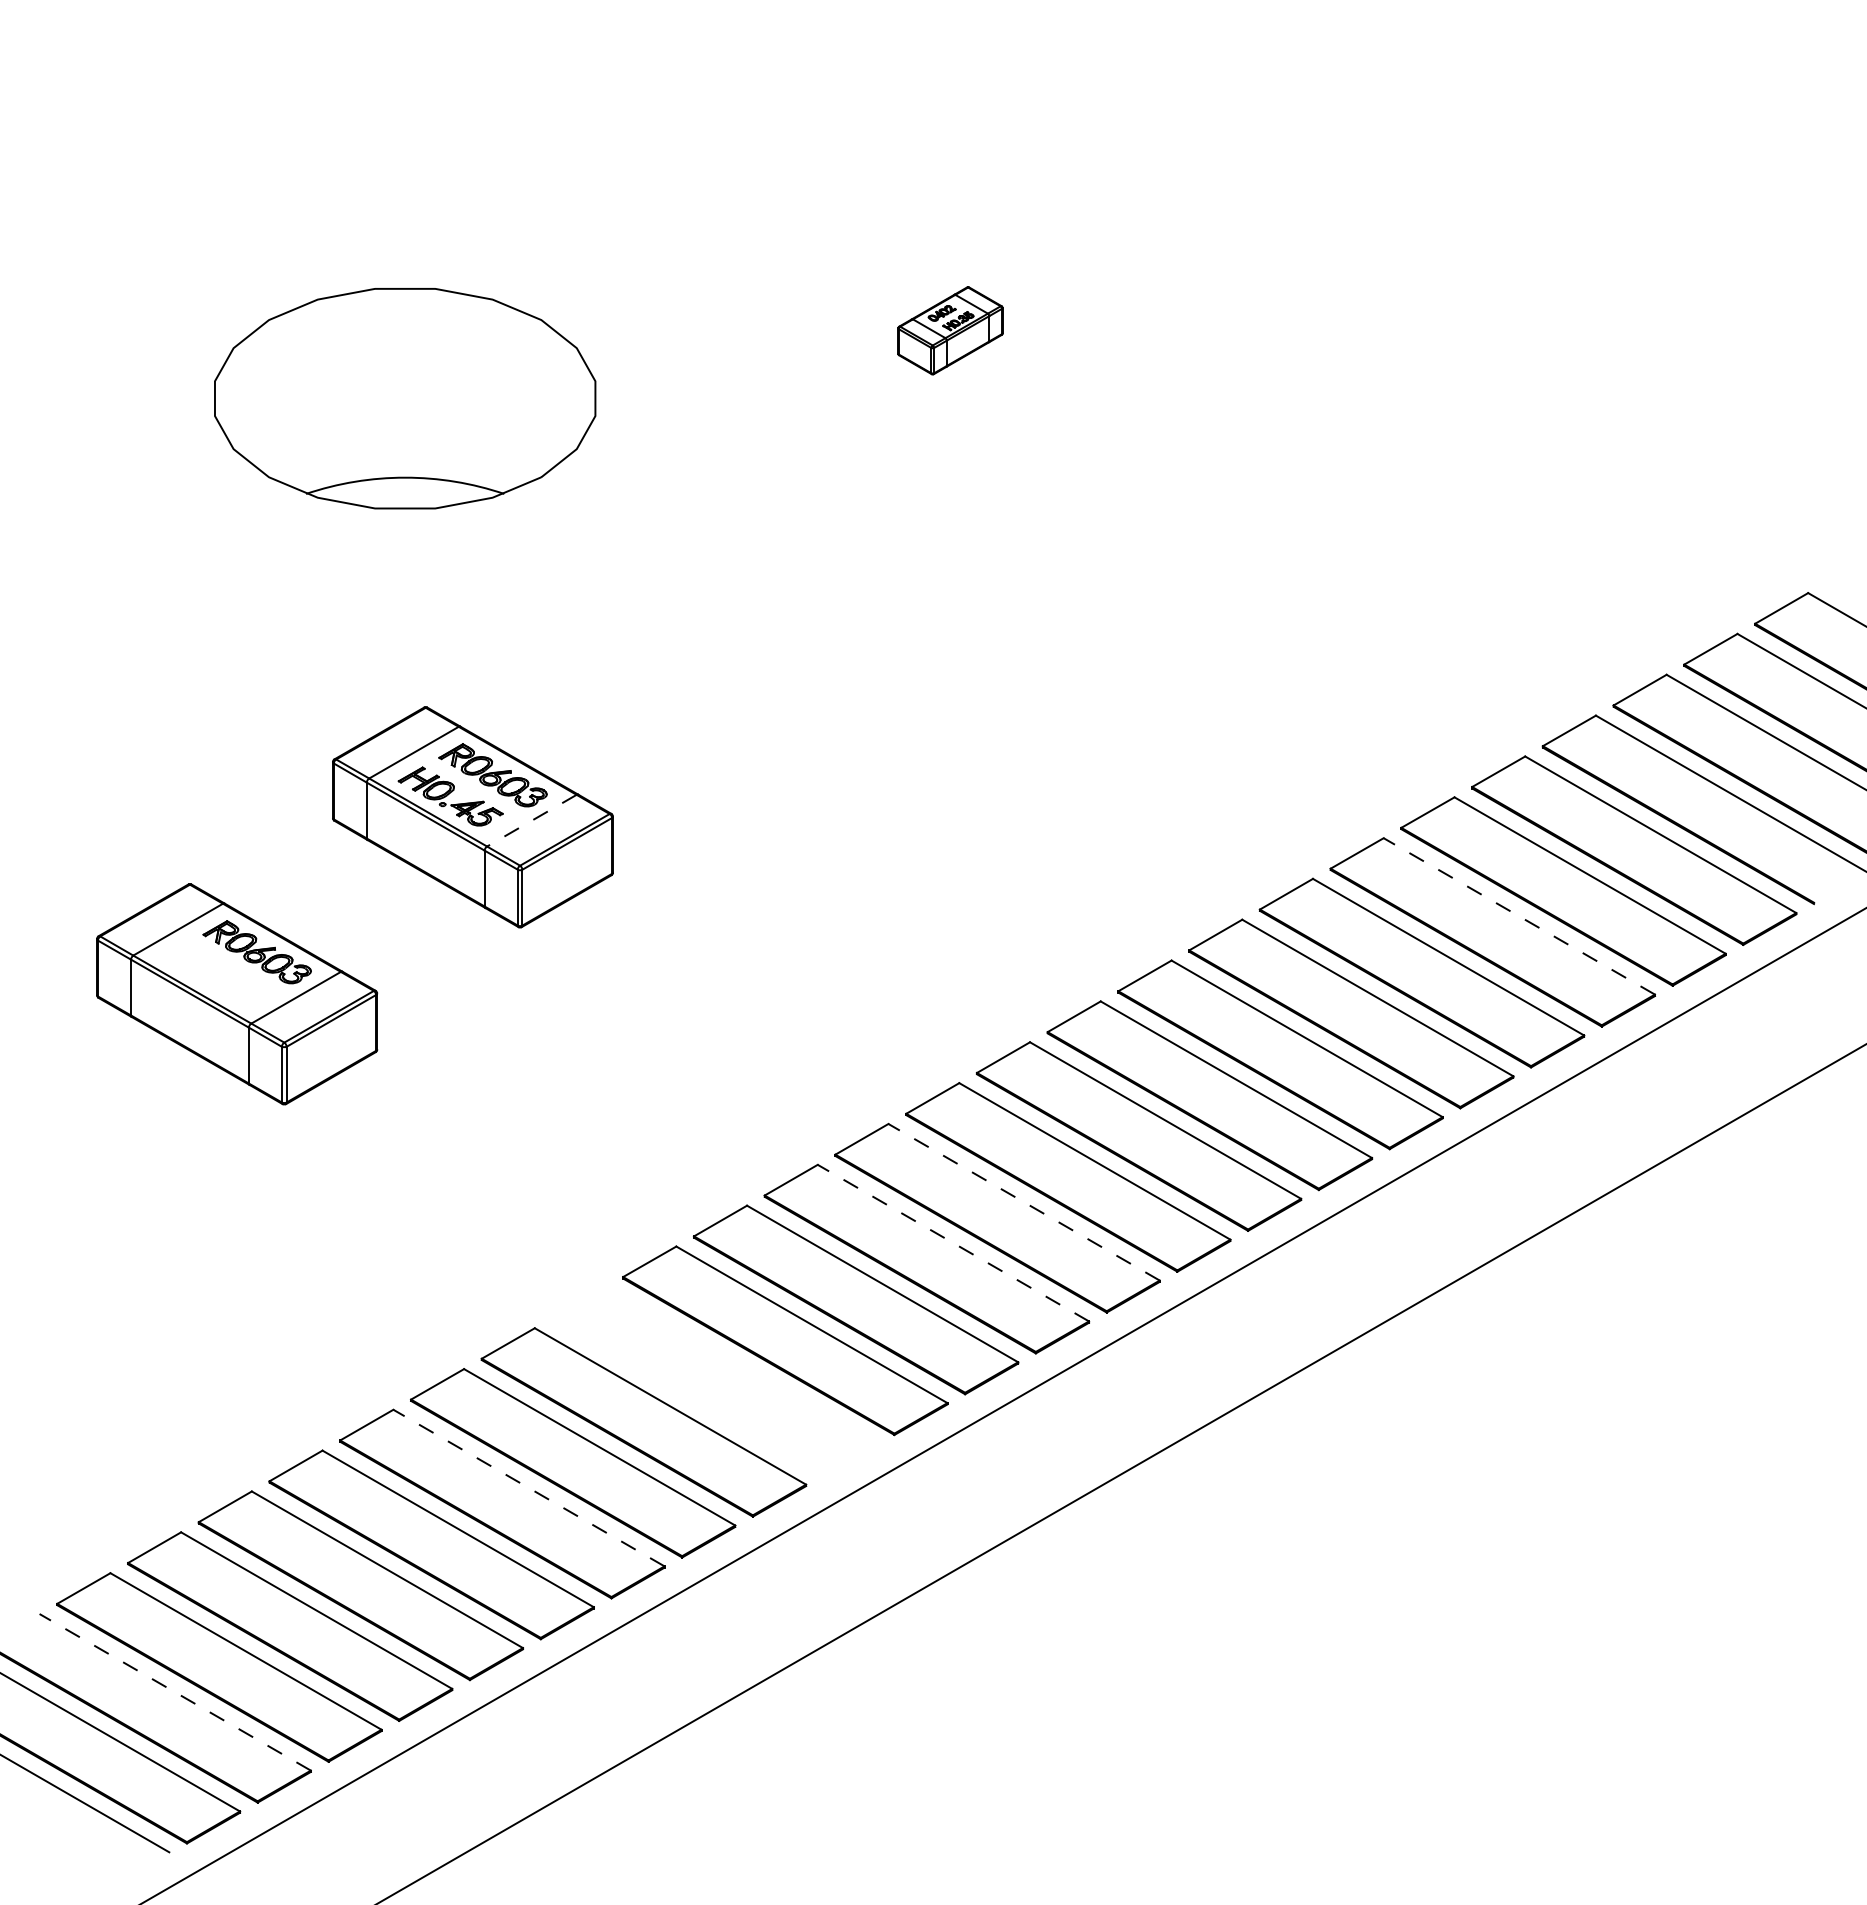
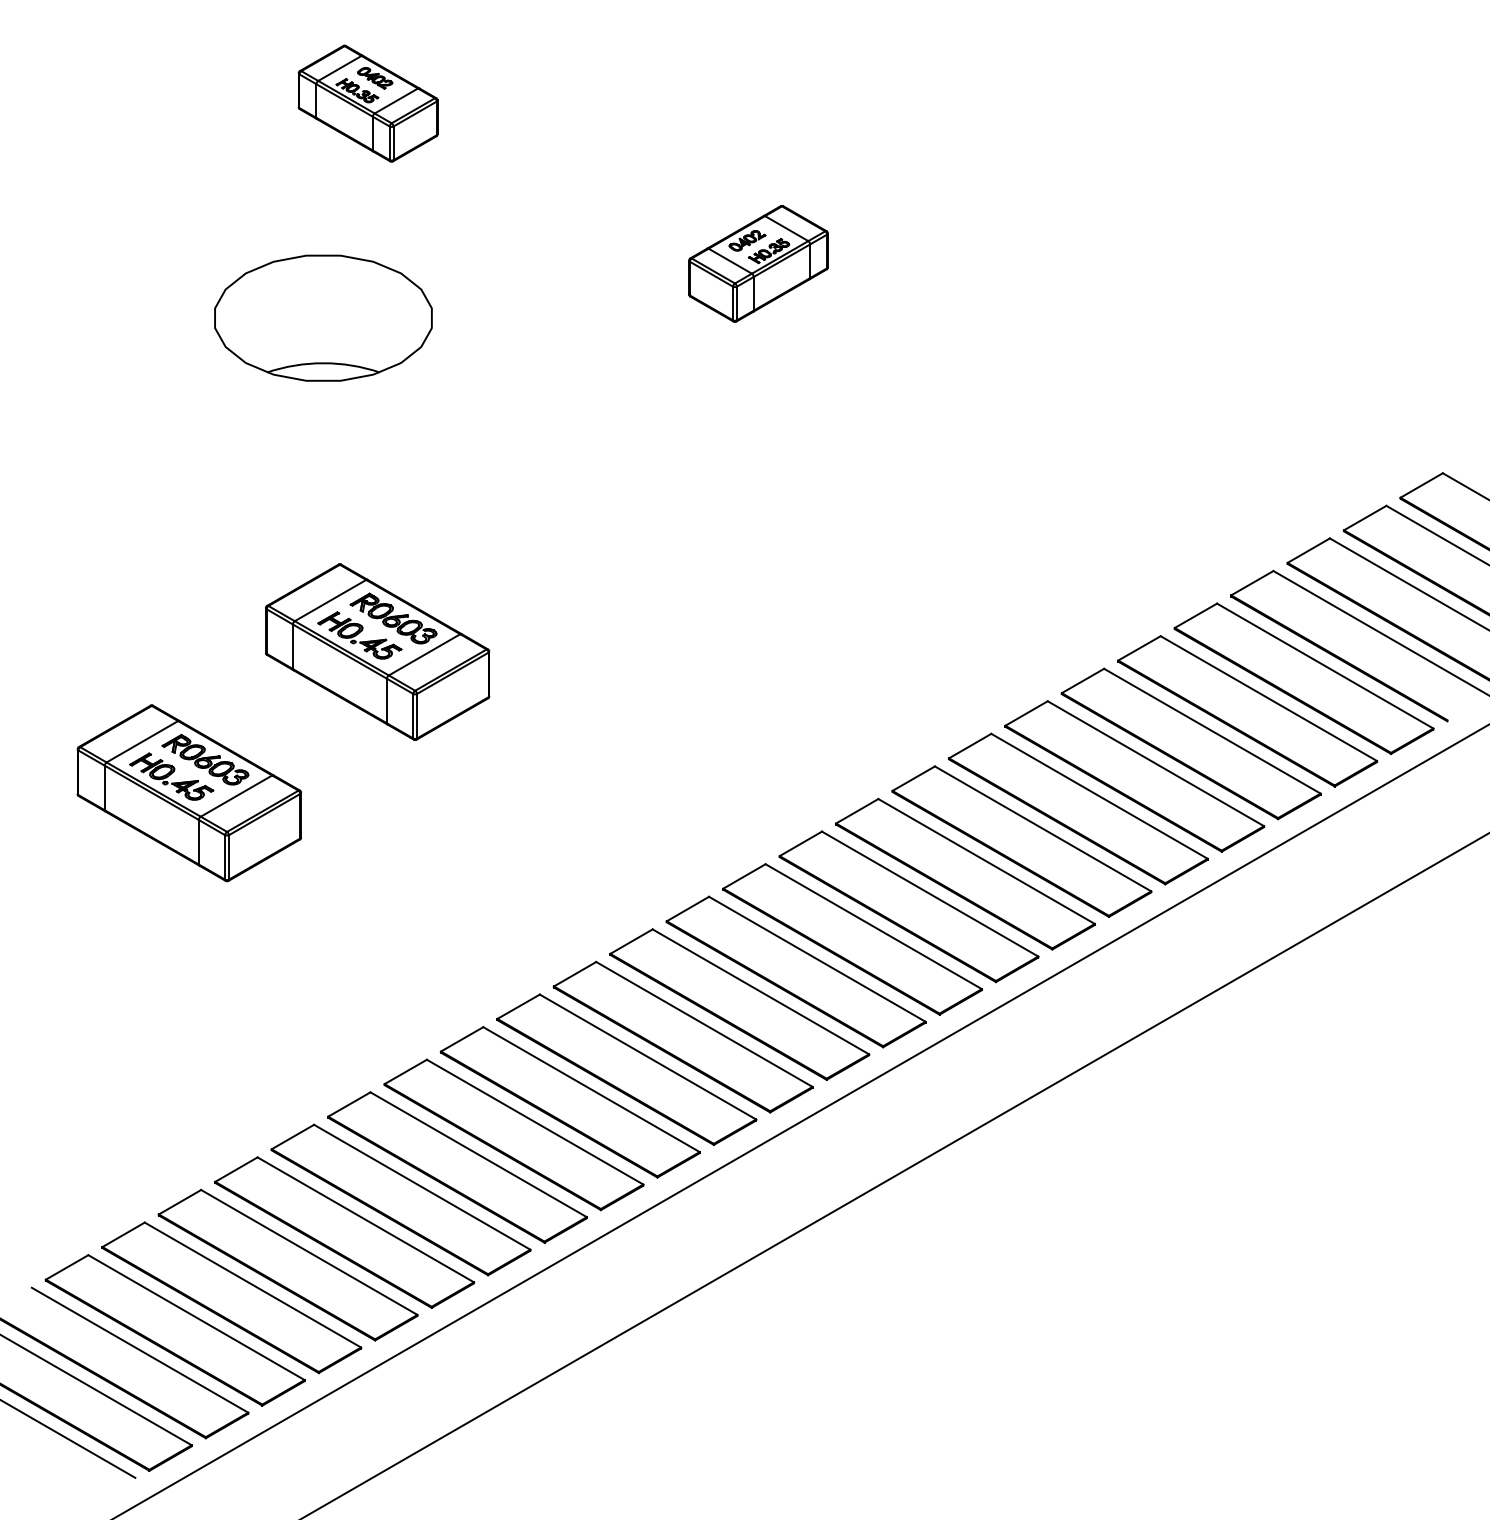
part: (461, 129) -> (368, 103), added
part: (950, 330) -> (758, 263), size x1.67
part: (404, 398) -> (322, 318), size x0.71
line: (531, 820) -> (424, 654), dashed -> solid
line: (1519, 916) -> (1212, 731), dashed -> solid
part: (214, 973) -> (171, 776), added
line: (1024, 1202) -> (817, 959), dashed -> solid
line: (953, 1243) -> (760, 992), dashed -> solid
part: (714, 1381) -> (570, 1102), added
line: (528, 1488) -> (421, 1187), dashed -> solid
line: (175, 1692) -> (140, 1350), dashed -> solid

